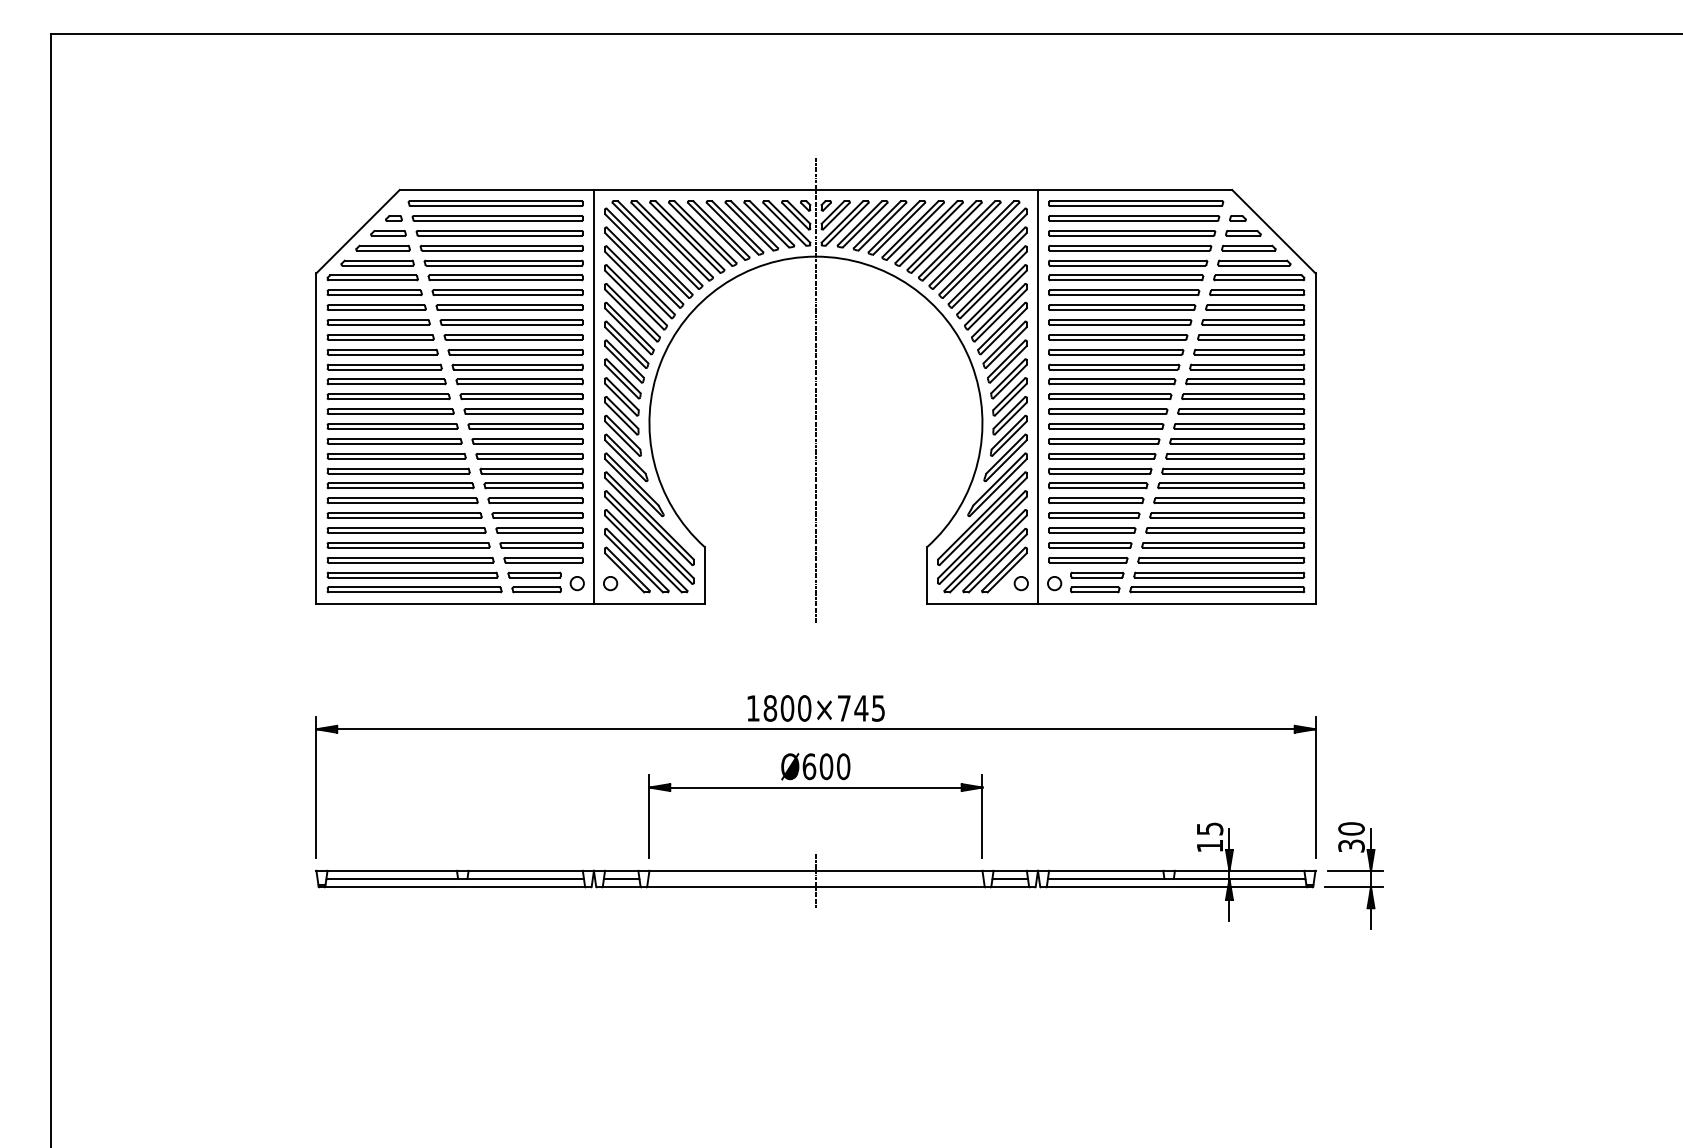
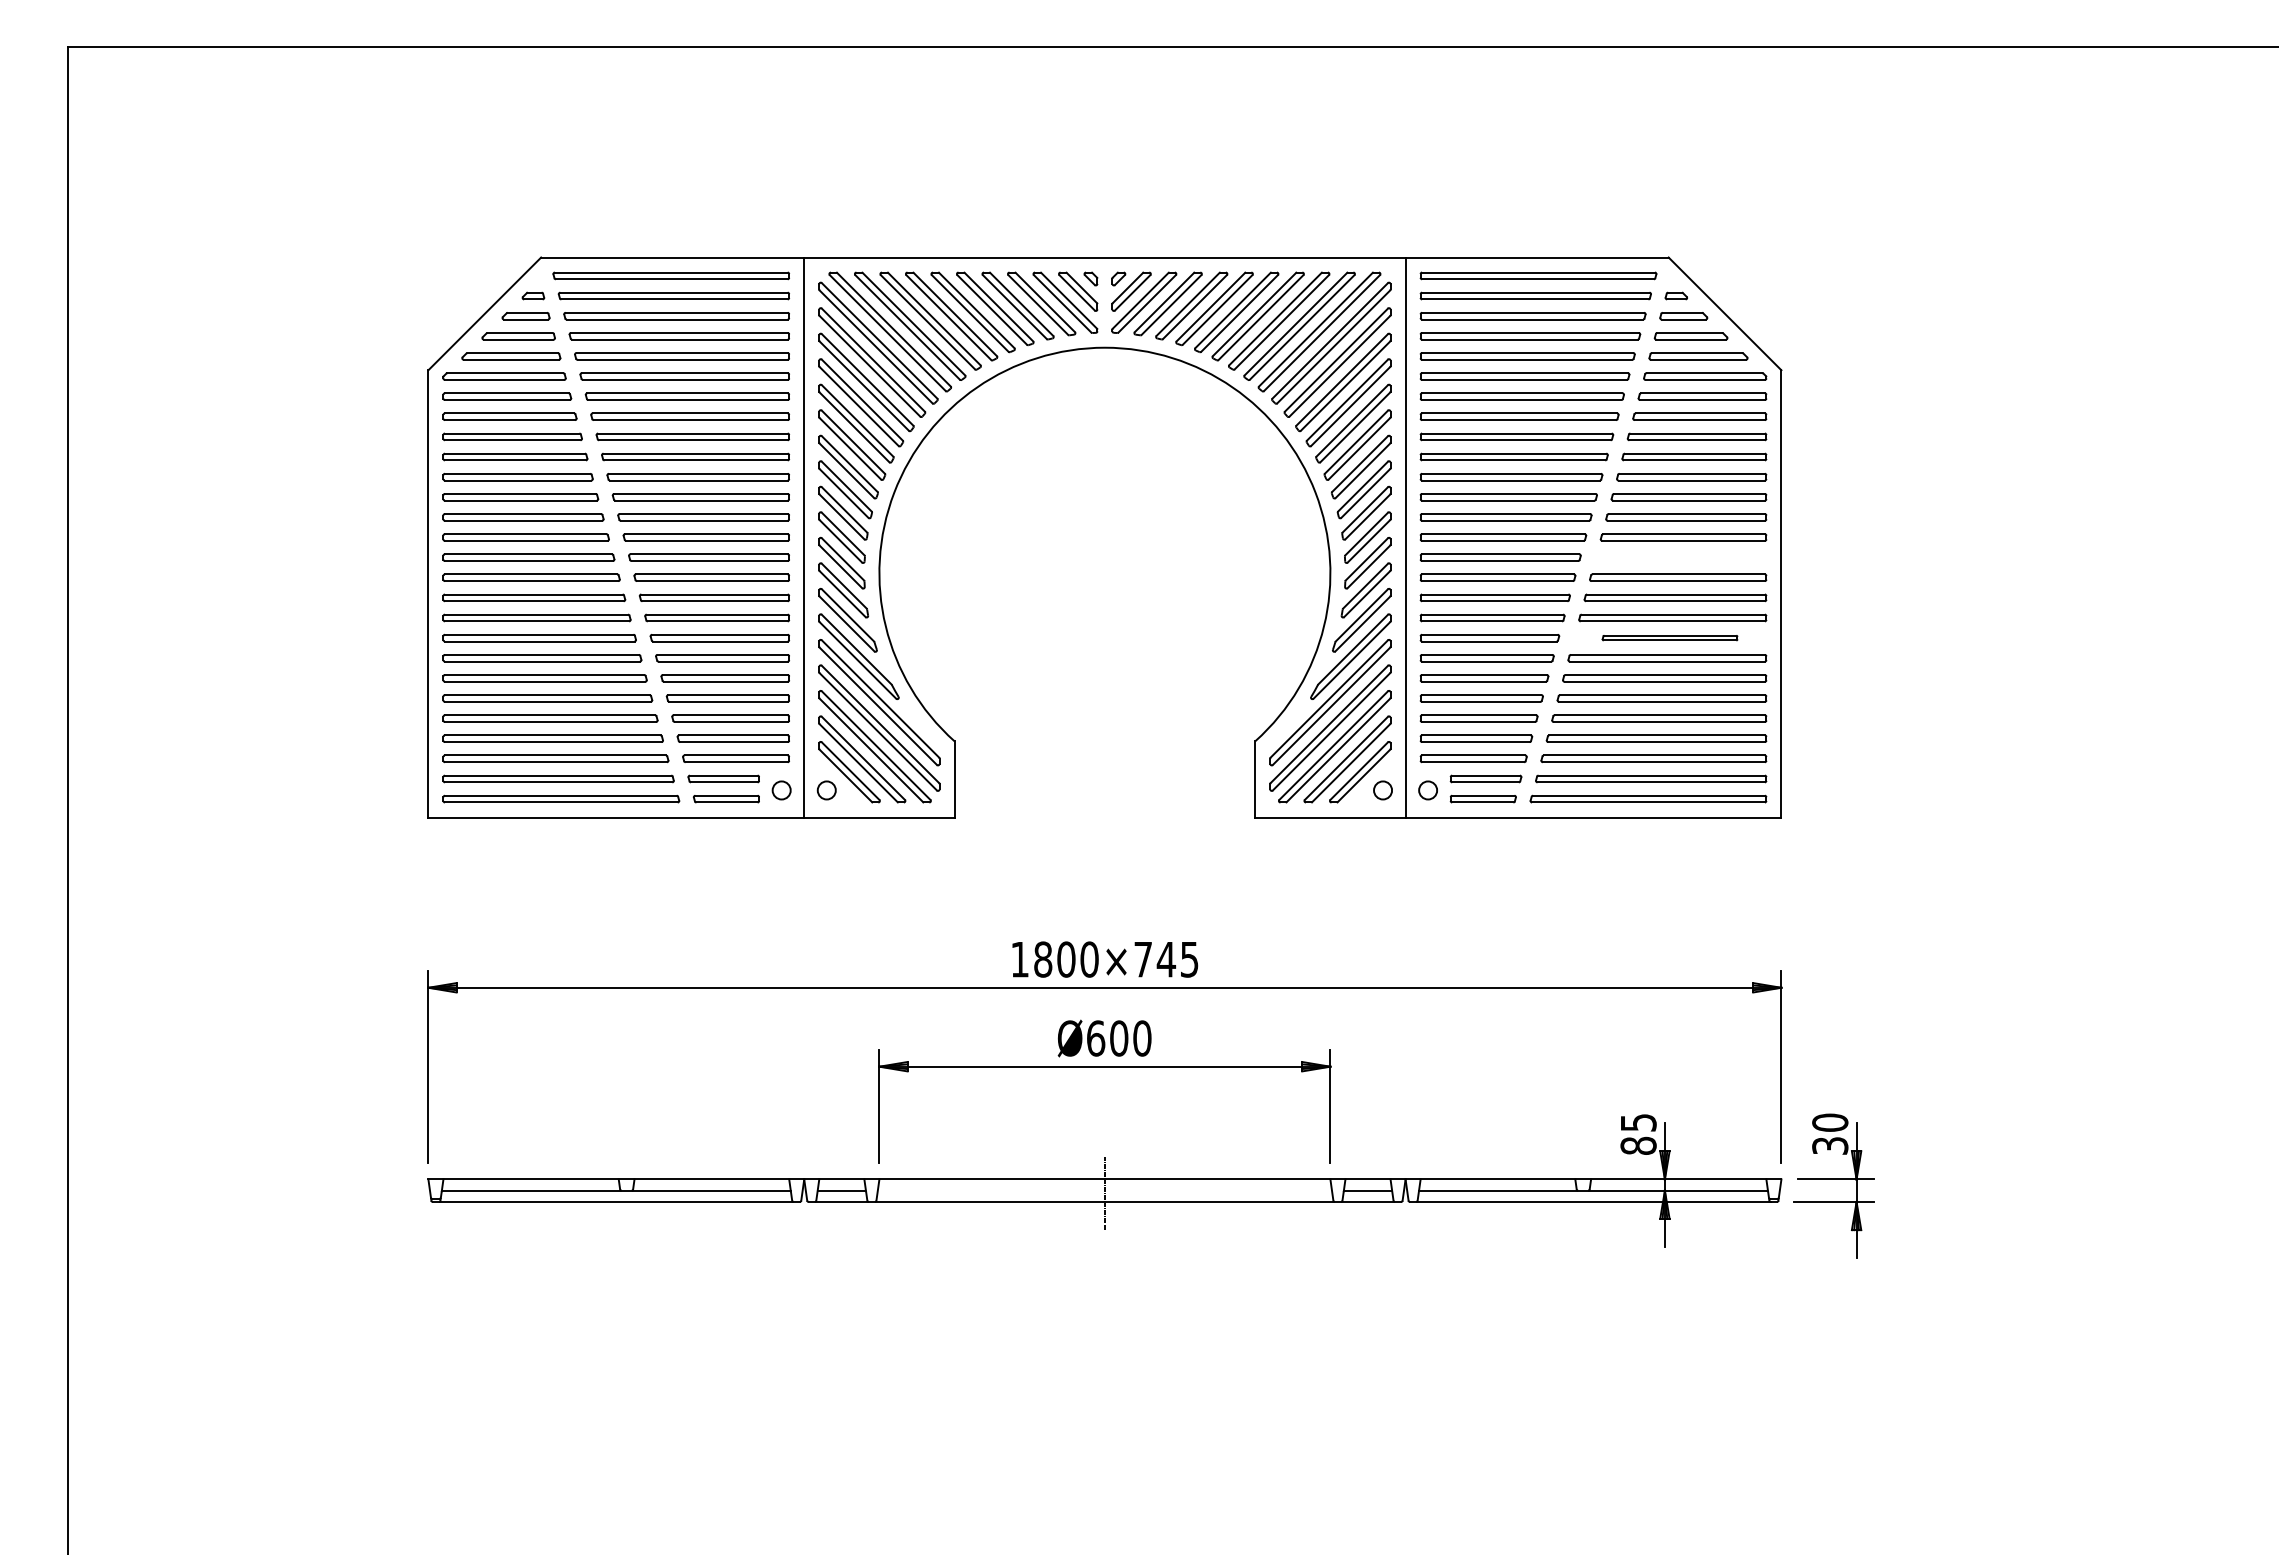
line: (815, 390) -> (1104, 528), removed
part: (1240, 411) -> (1680, 557), removed
part: (1232, 470) -> (1669, 637), size x0.7
text: (1209, 845) -> (1638, 1145), 15 -> 85

